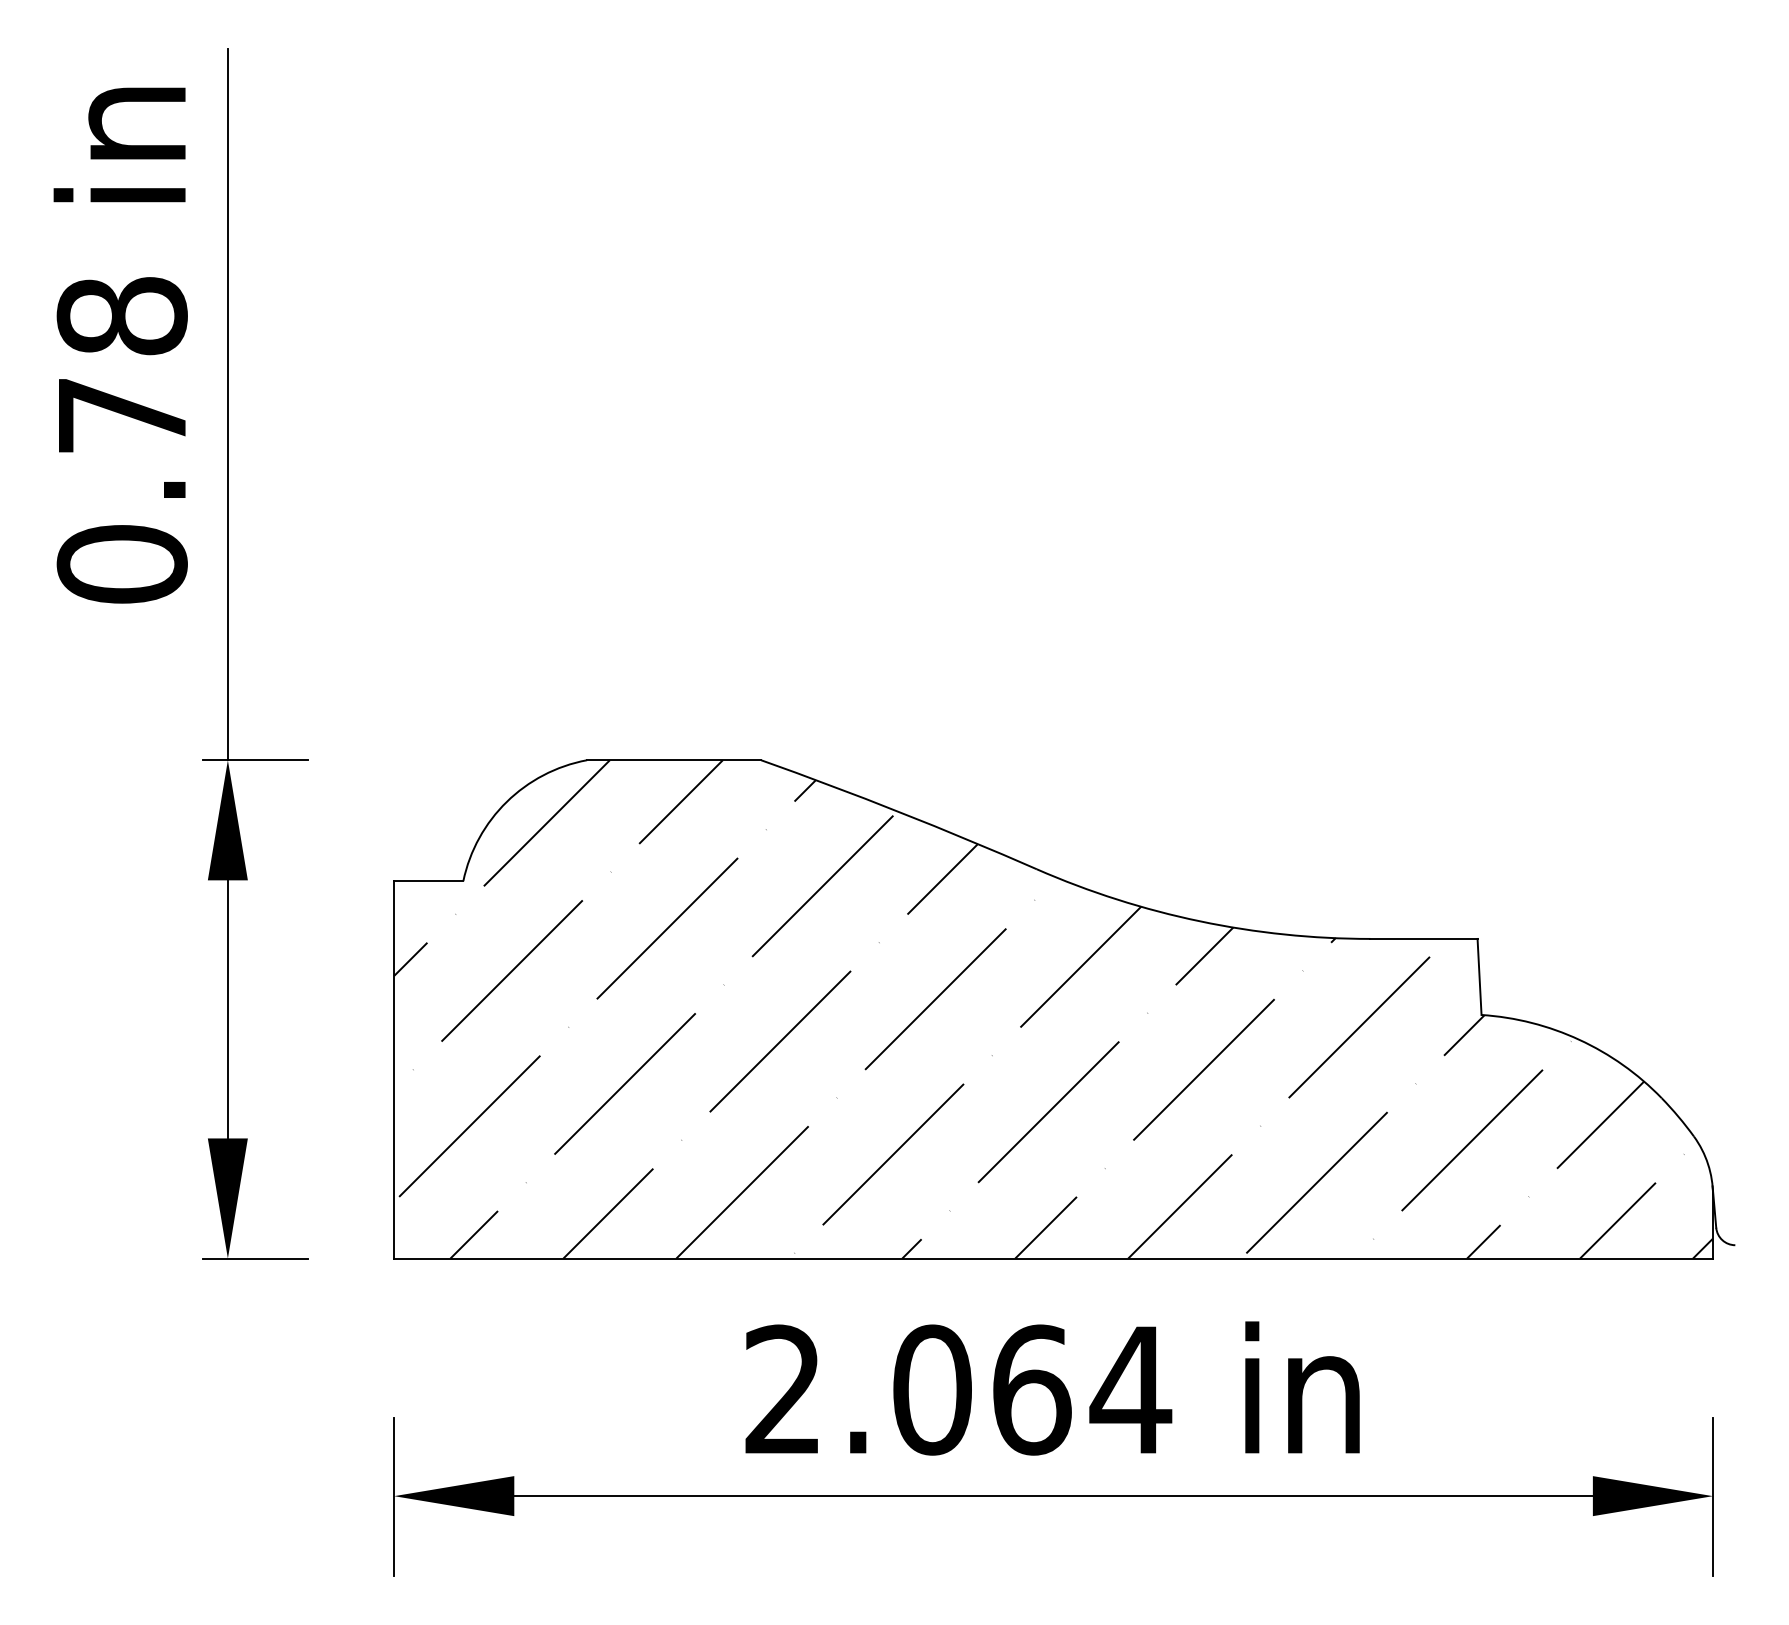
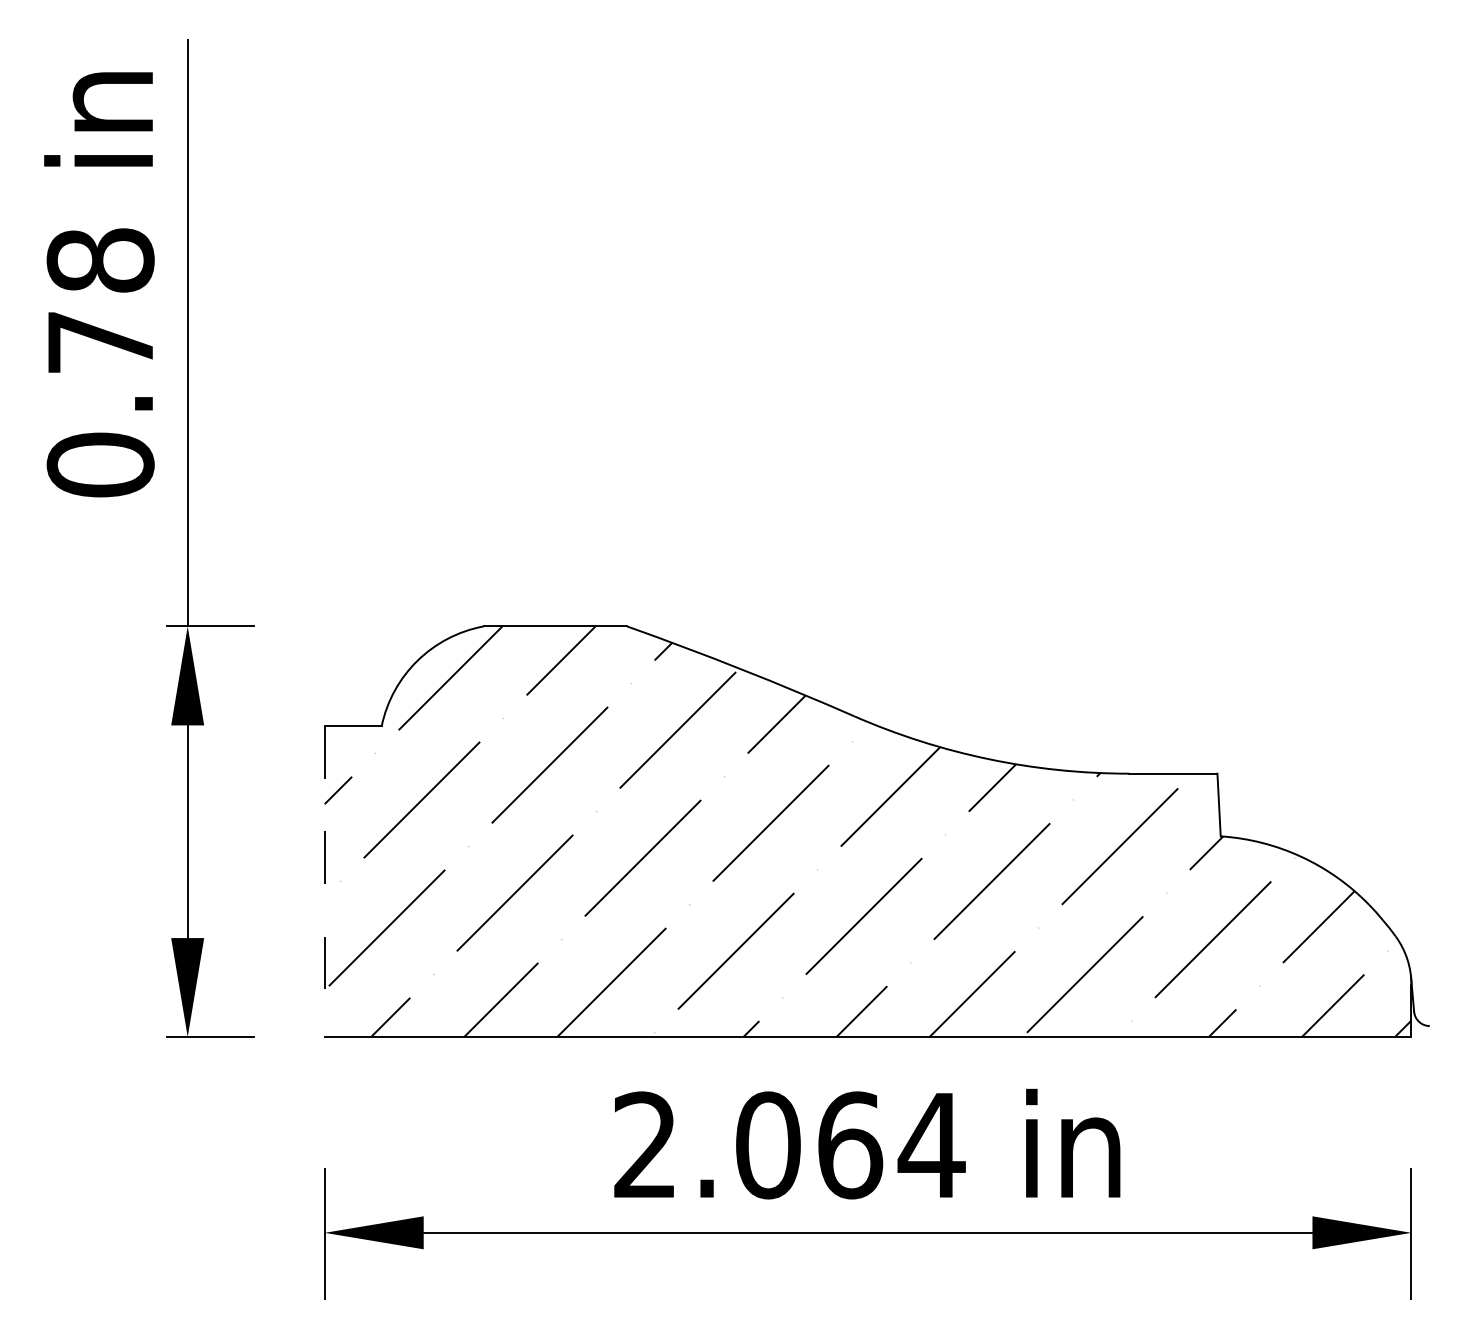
line: (394, 1069) -> (325, 881), solid -> dashed

